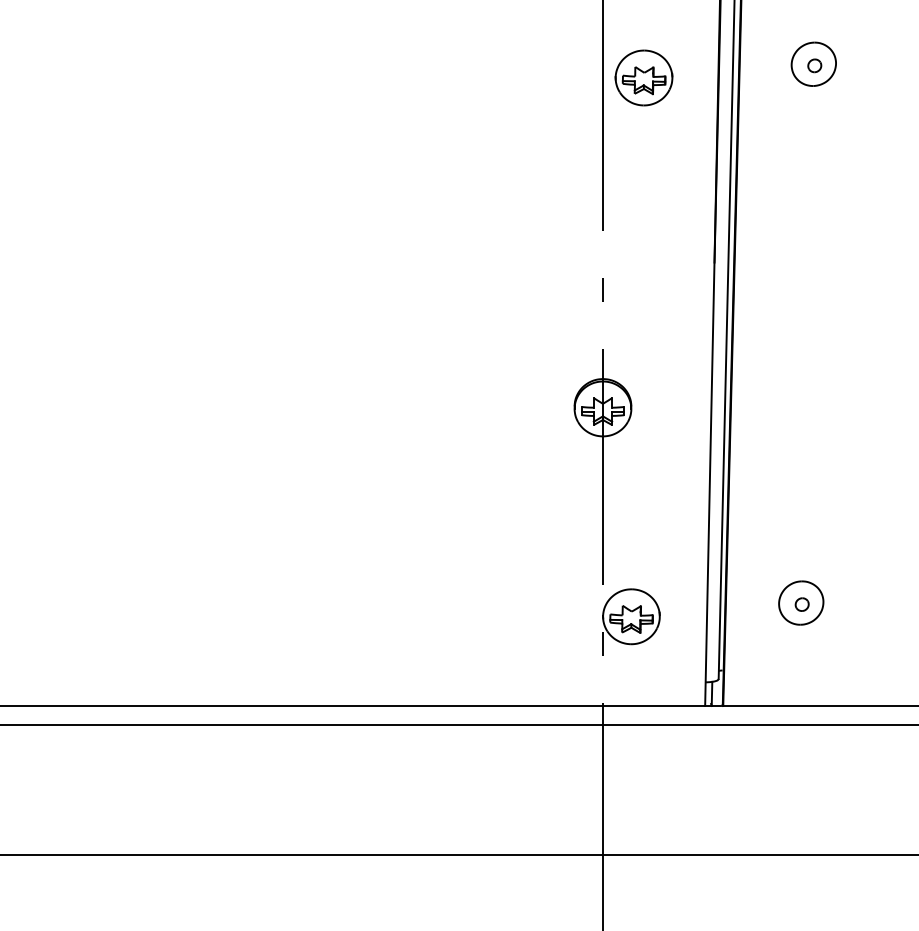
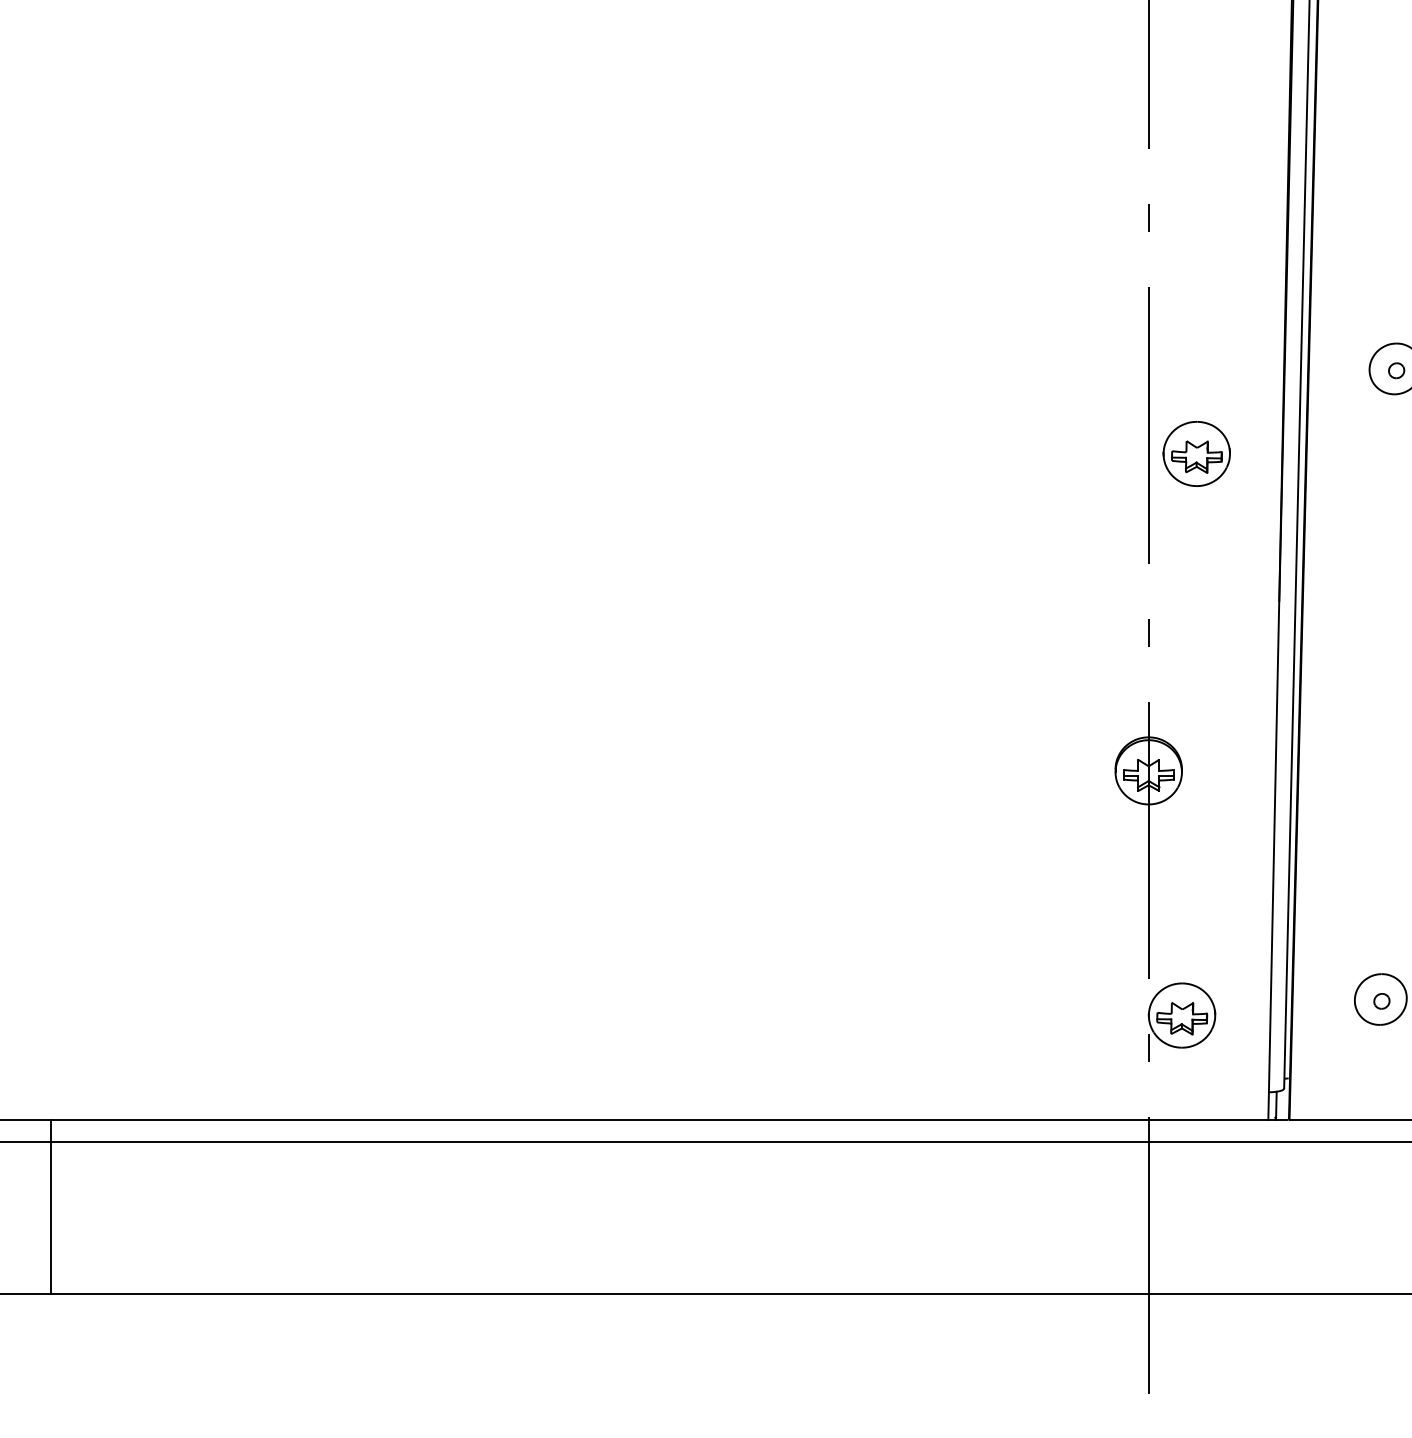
part: (643, 77) -> (1196, 453), moved

